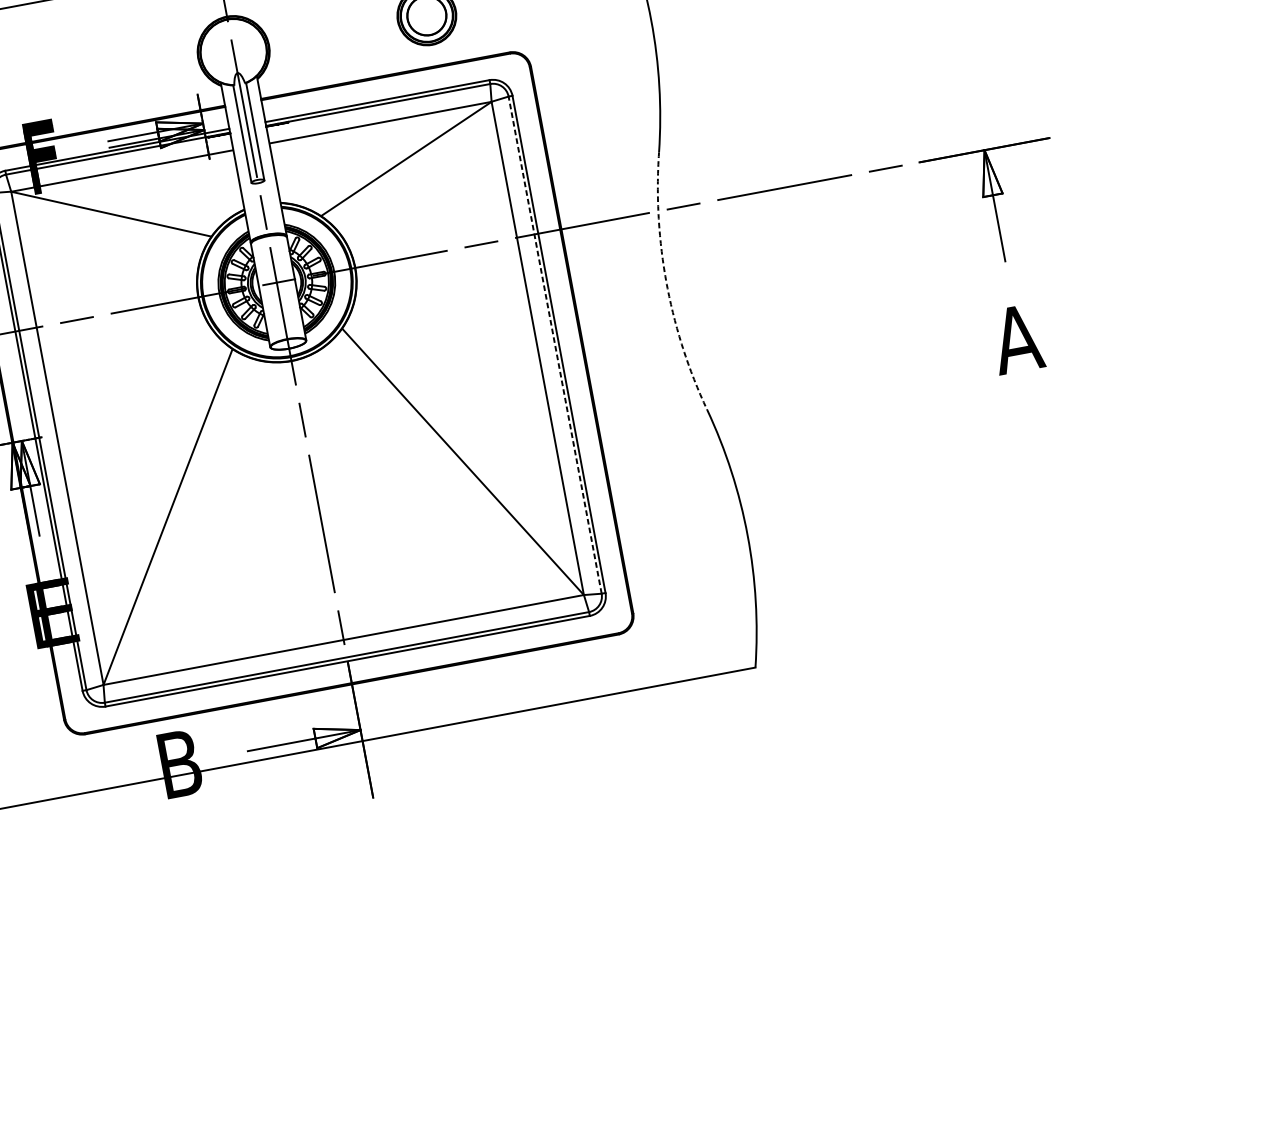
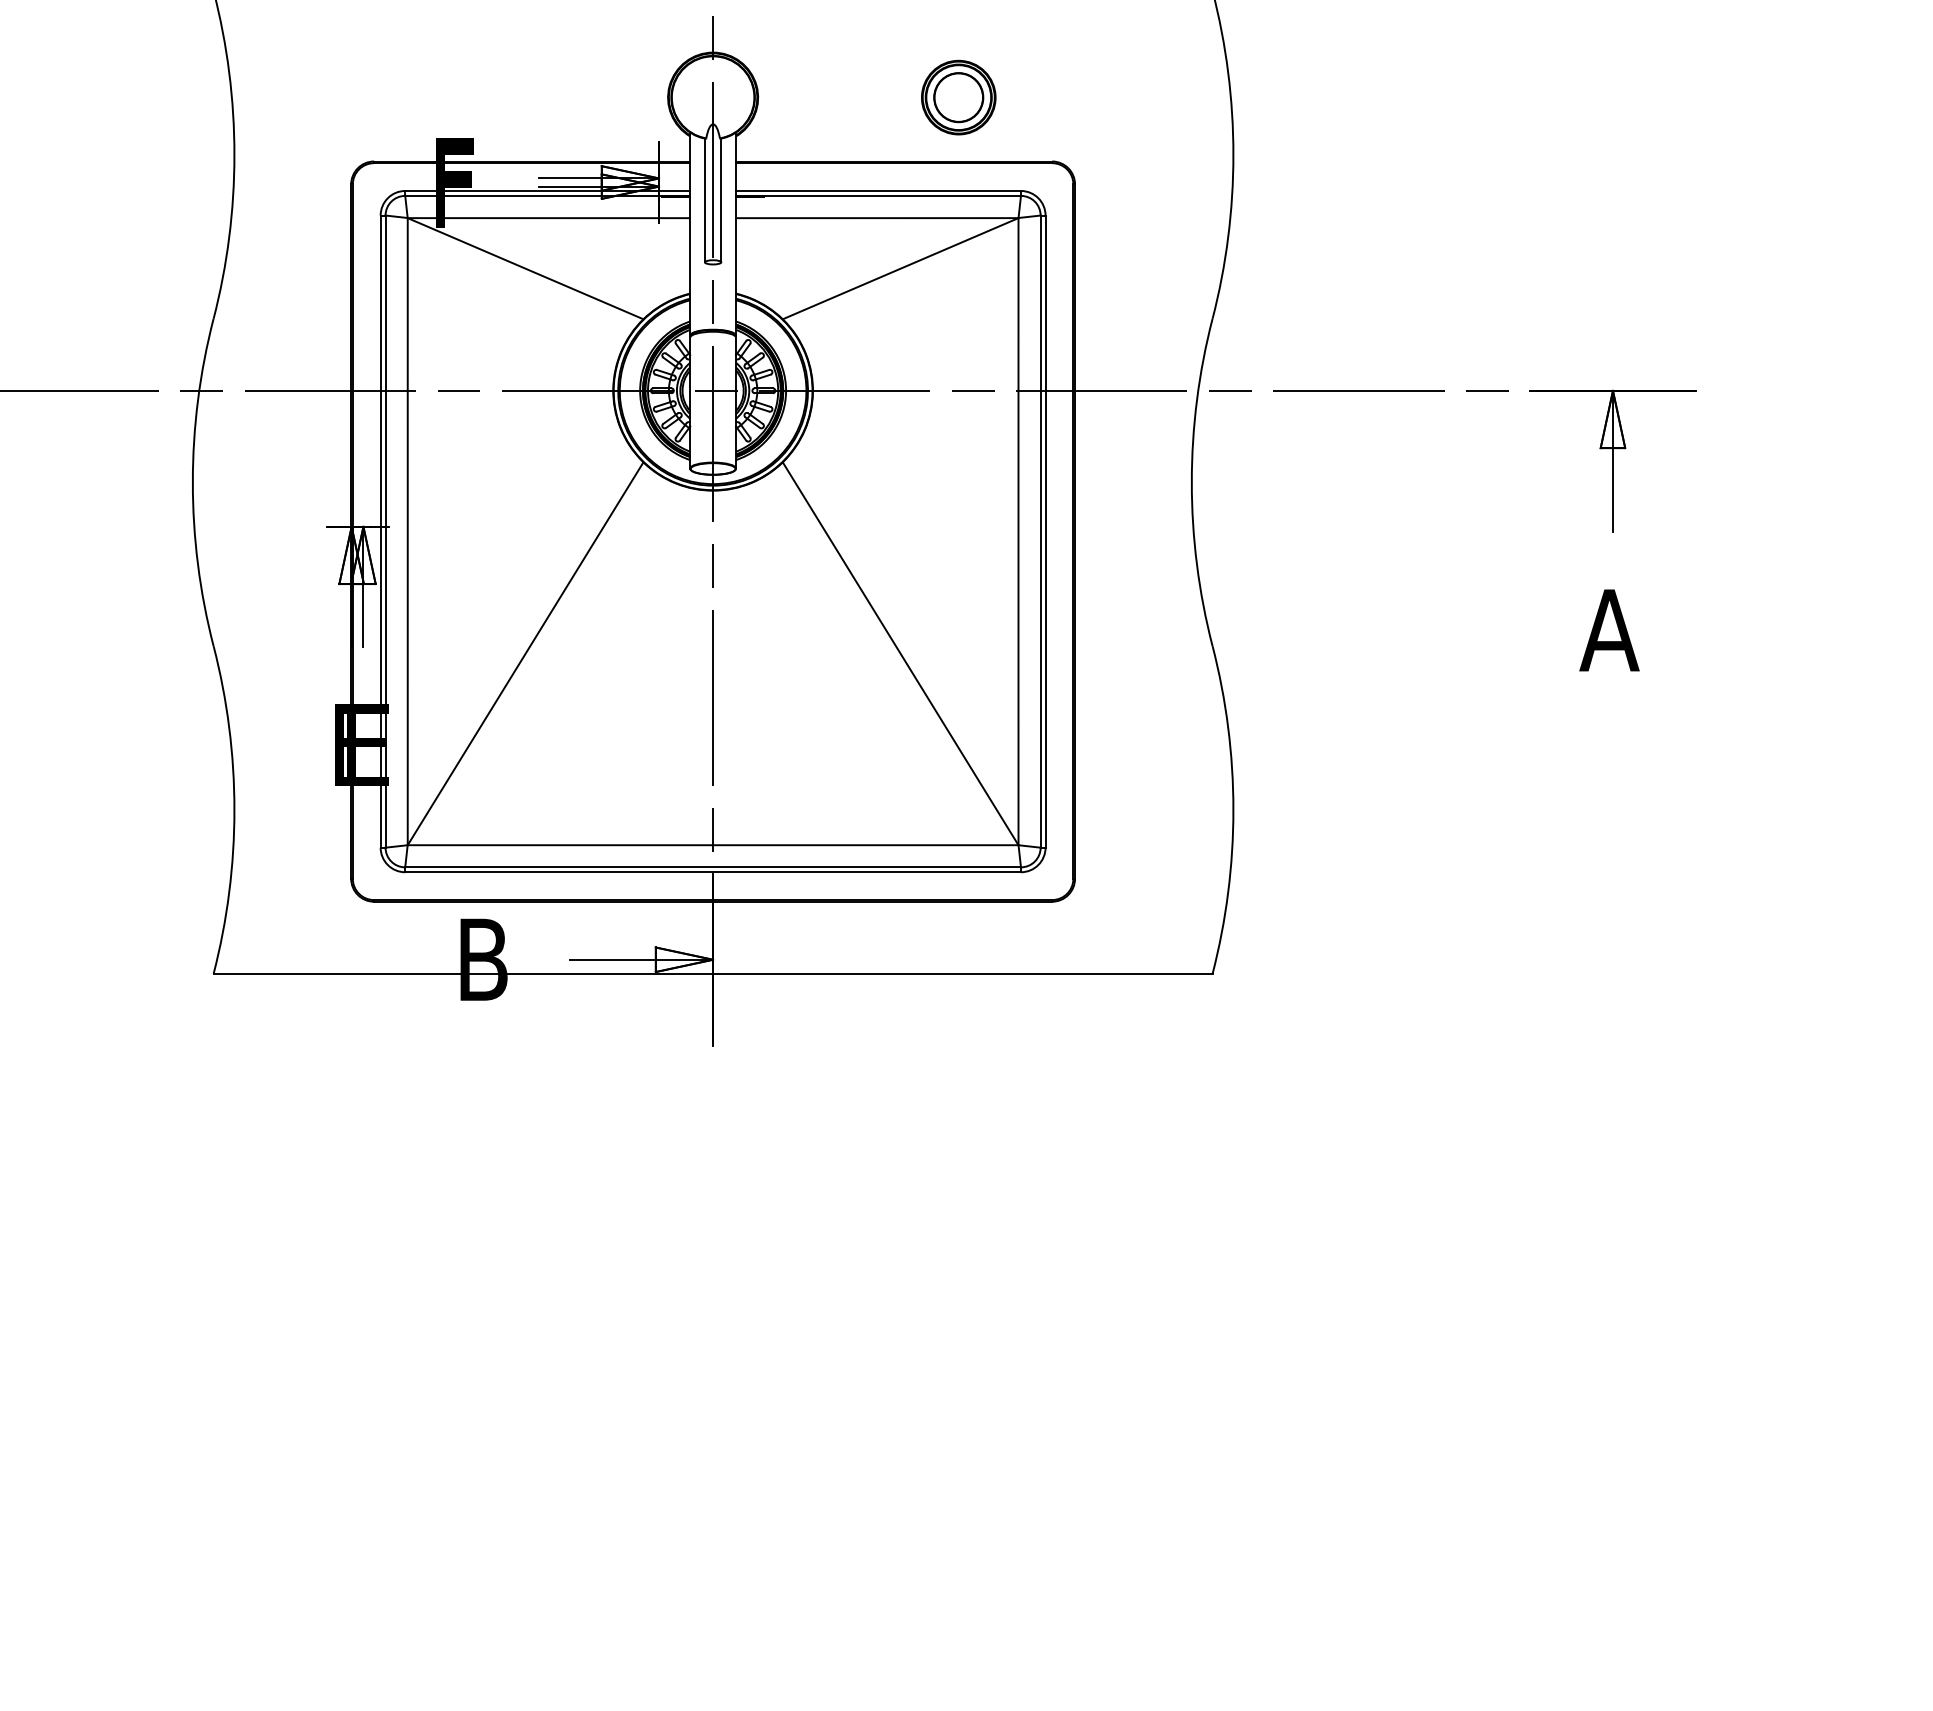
arc: (666, 284) -> (1191, 482), dashed -> solid
line: (555, 345) -> (1040, 531), dashed -> solid

